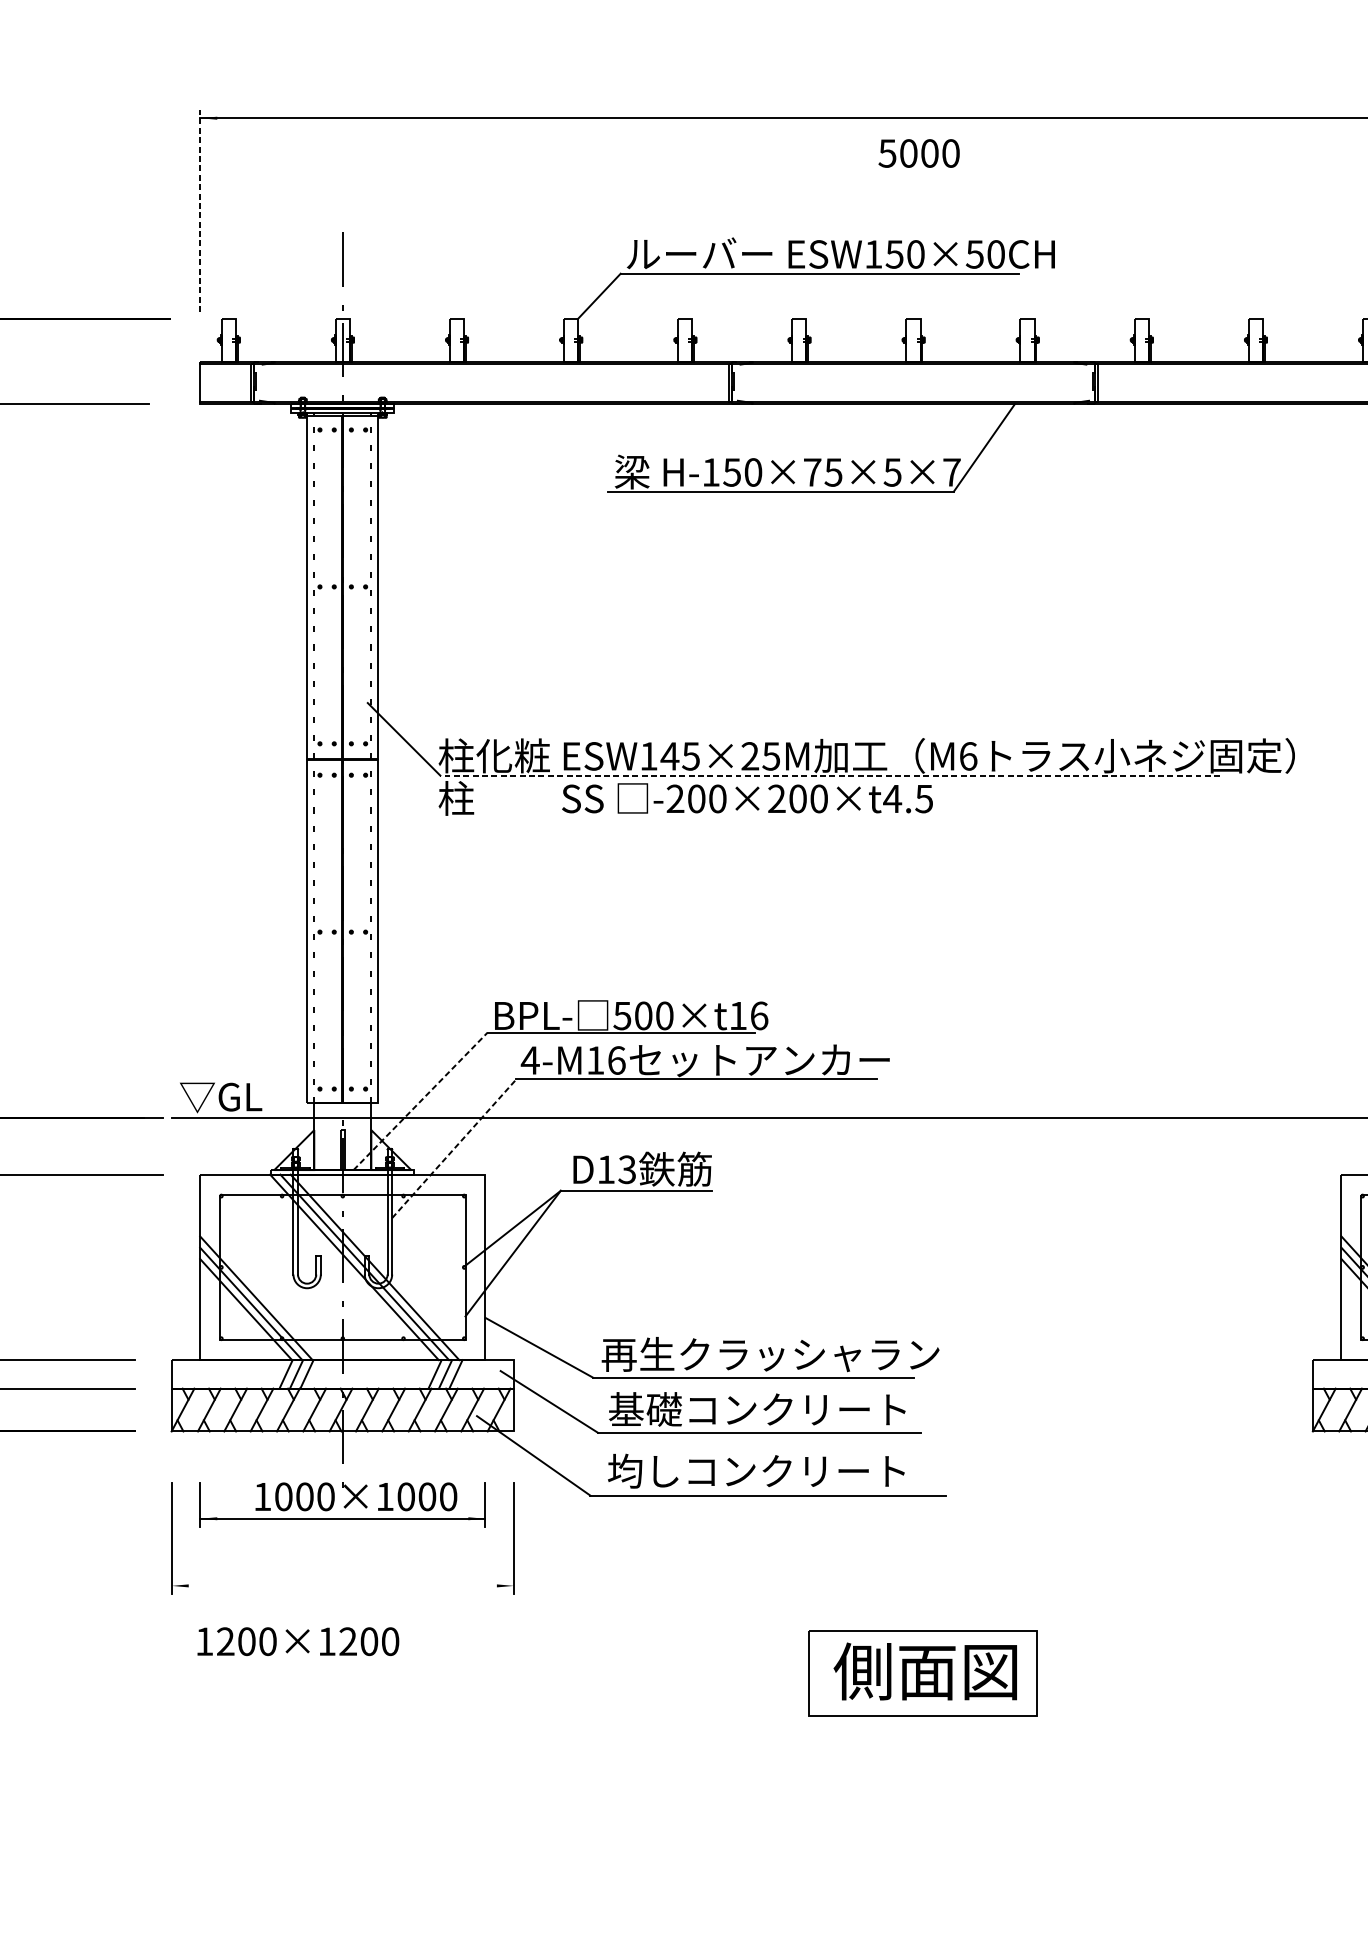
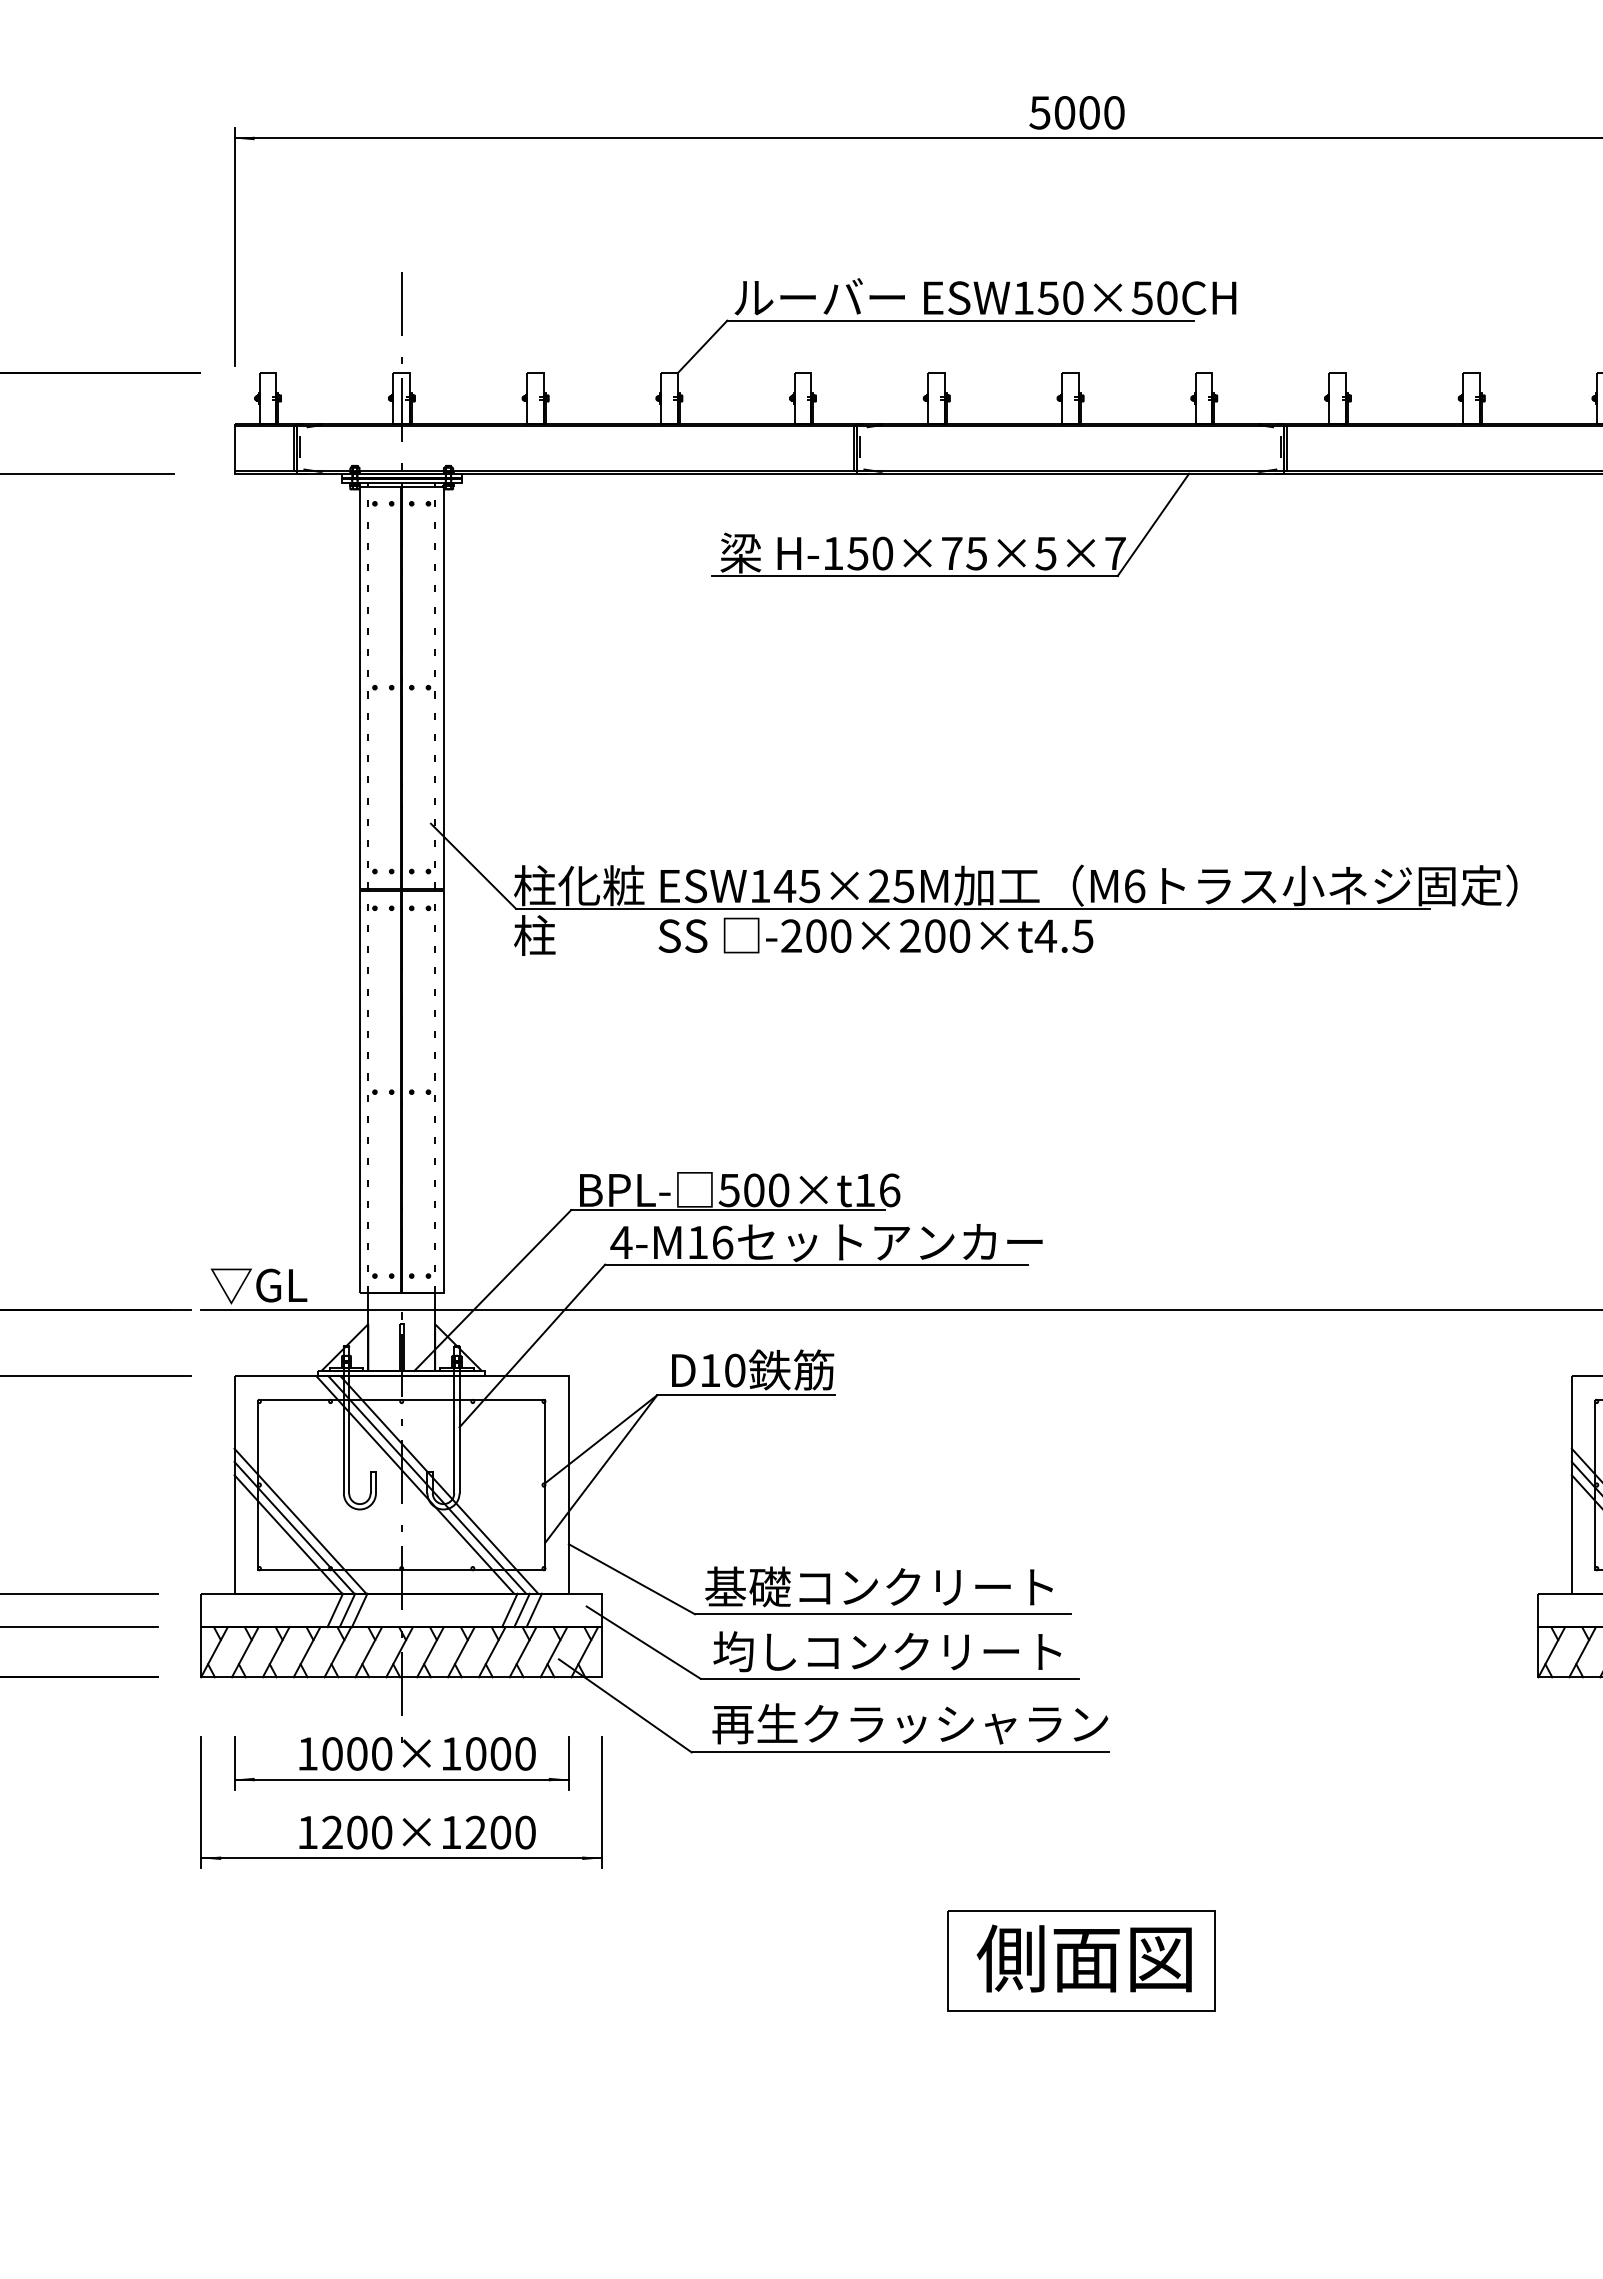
text: (918, 153) -> (1076, 112), moved
line: (200, 211) -> (234, 247), dashed -> solid
line: (829, 775) -> (972, 908), dashed -> solid
line: (421, 1101) -> (493, 1290), dashed -> solid
line: (454, 1148) -> (532, 1345), dashed -> solid
text: (626, 1169) -> (734, 1370), D13 -> D10
text: (770, 1353) -> (902, 1586), 再生クラッシャラン -> 基礎コンクリート
text: (645, 1409) -> (756, 1651), 基礎コンクリート -> 均しコンクリート
text: (777, 1470) -> (910, 1723), 均しコンクリート -> 再生クラッシャラン
line: (342, 1586) -> (401, 1858), added
text: (298, 1641) -> (417, 1832), moved

